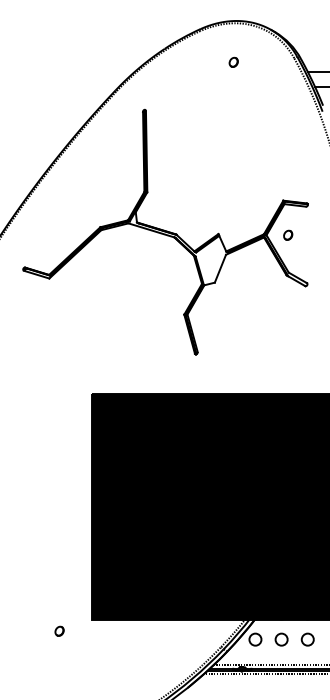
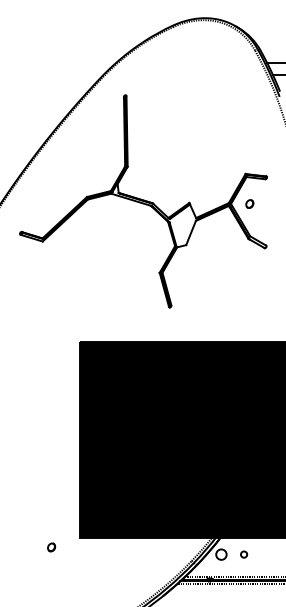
part: (233, 61) -> (202, 53), removed
circle: (281, 639) -> (244, 554), size x0.6
circle: (307, 639) -> (266, 554), removed

